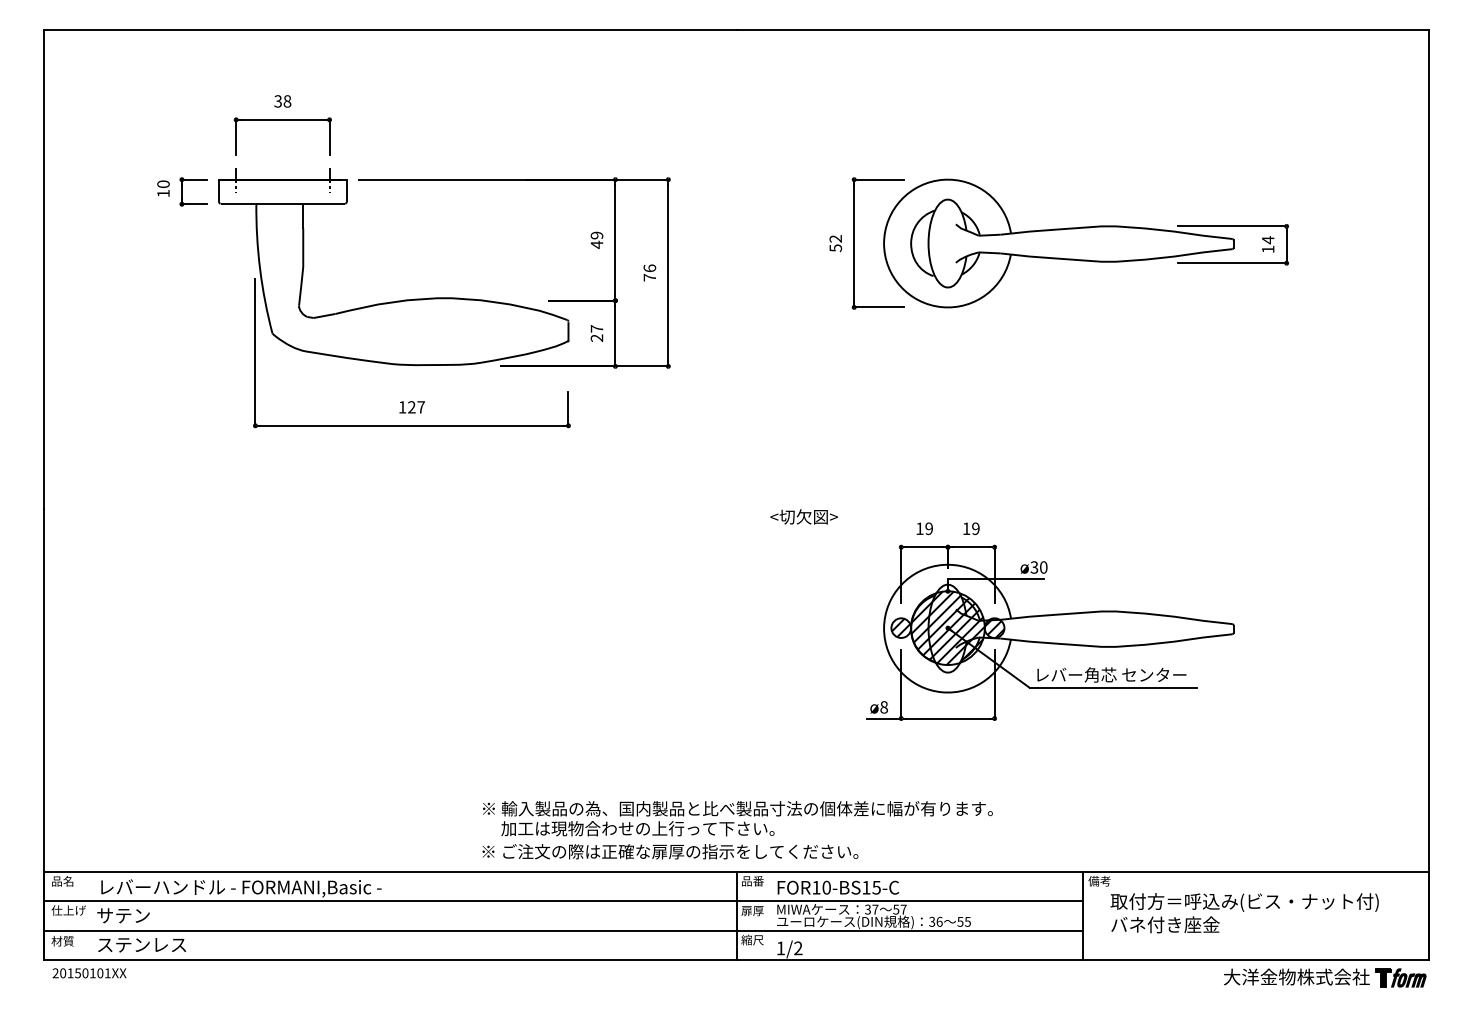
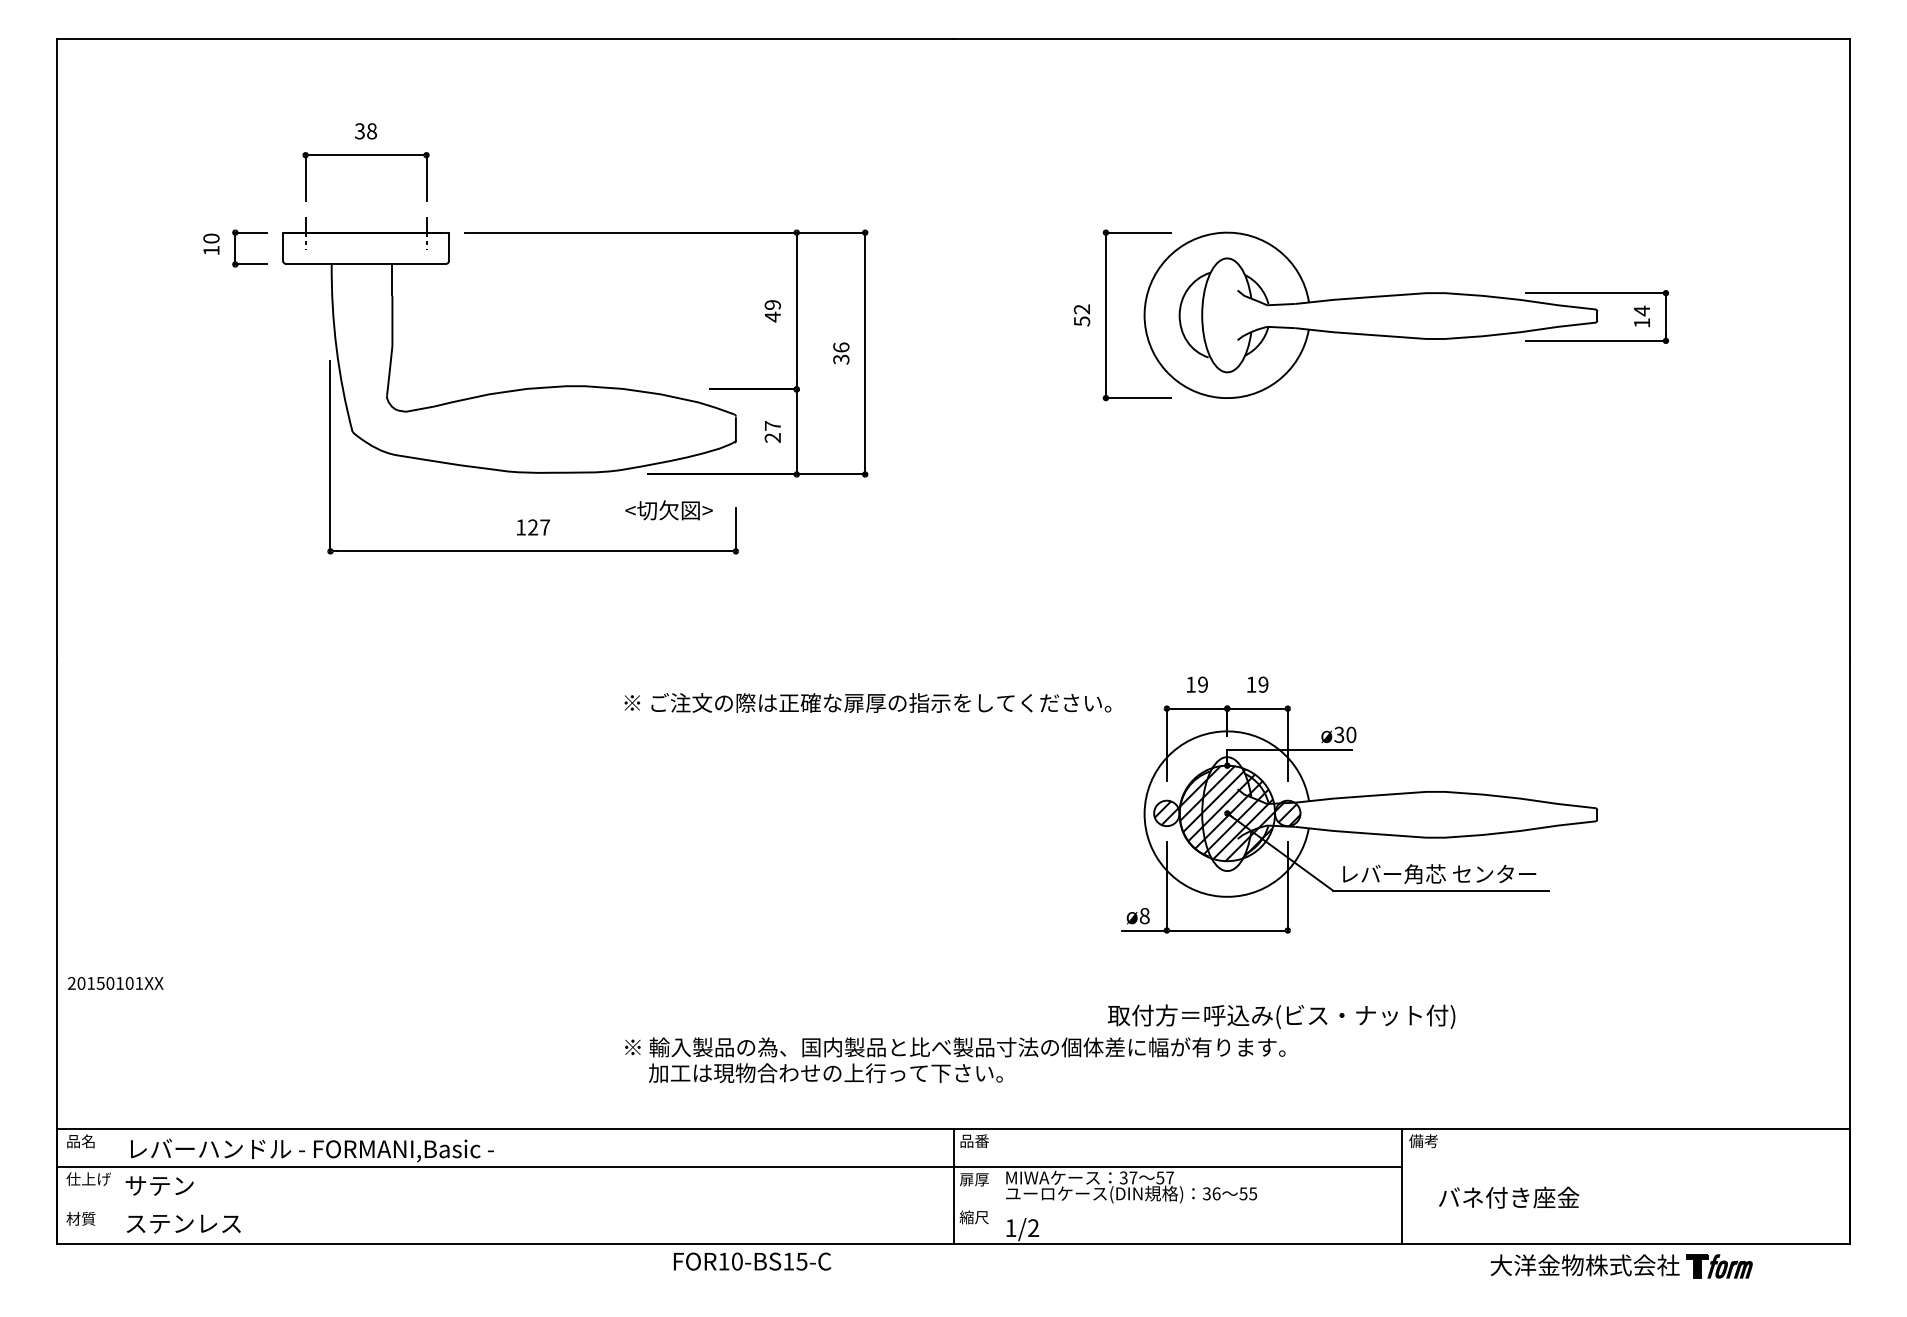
text: (650, 277) -> (841, 359), 76 -> 36
text: (803, 516) -> (668, 510), moved
text: (670, 851) -> (867, 702), moved
text: (838, 887) -> (752, 1261), moved
text: (1244, 902) -> (1281, 1016), moved
line: (563, 930) -> (729, 1205), removed
text: (89, 973) -> (115, 983), moved
part: (1324, 977) -> (1621, 1266), moved

